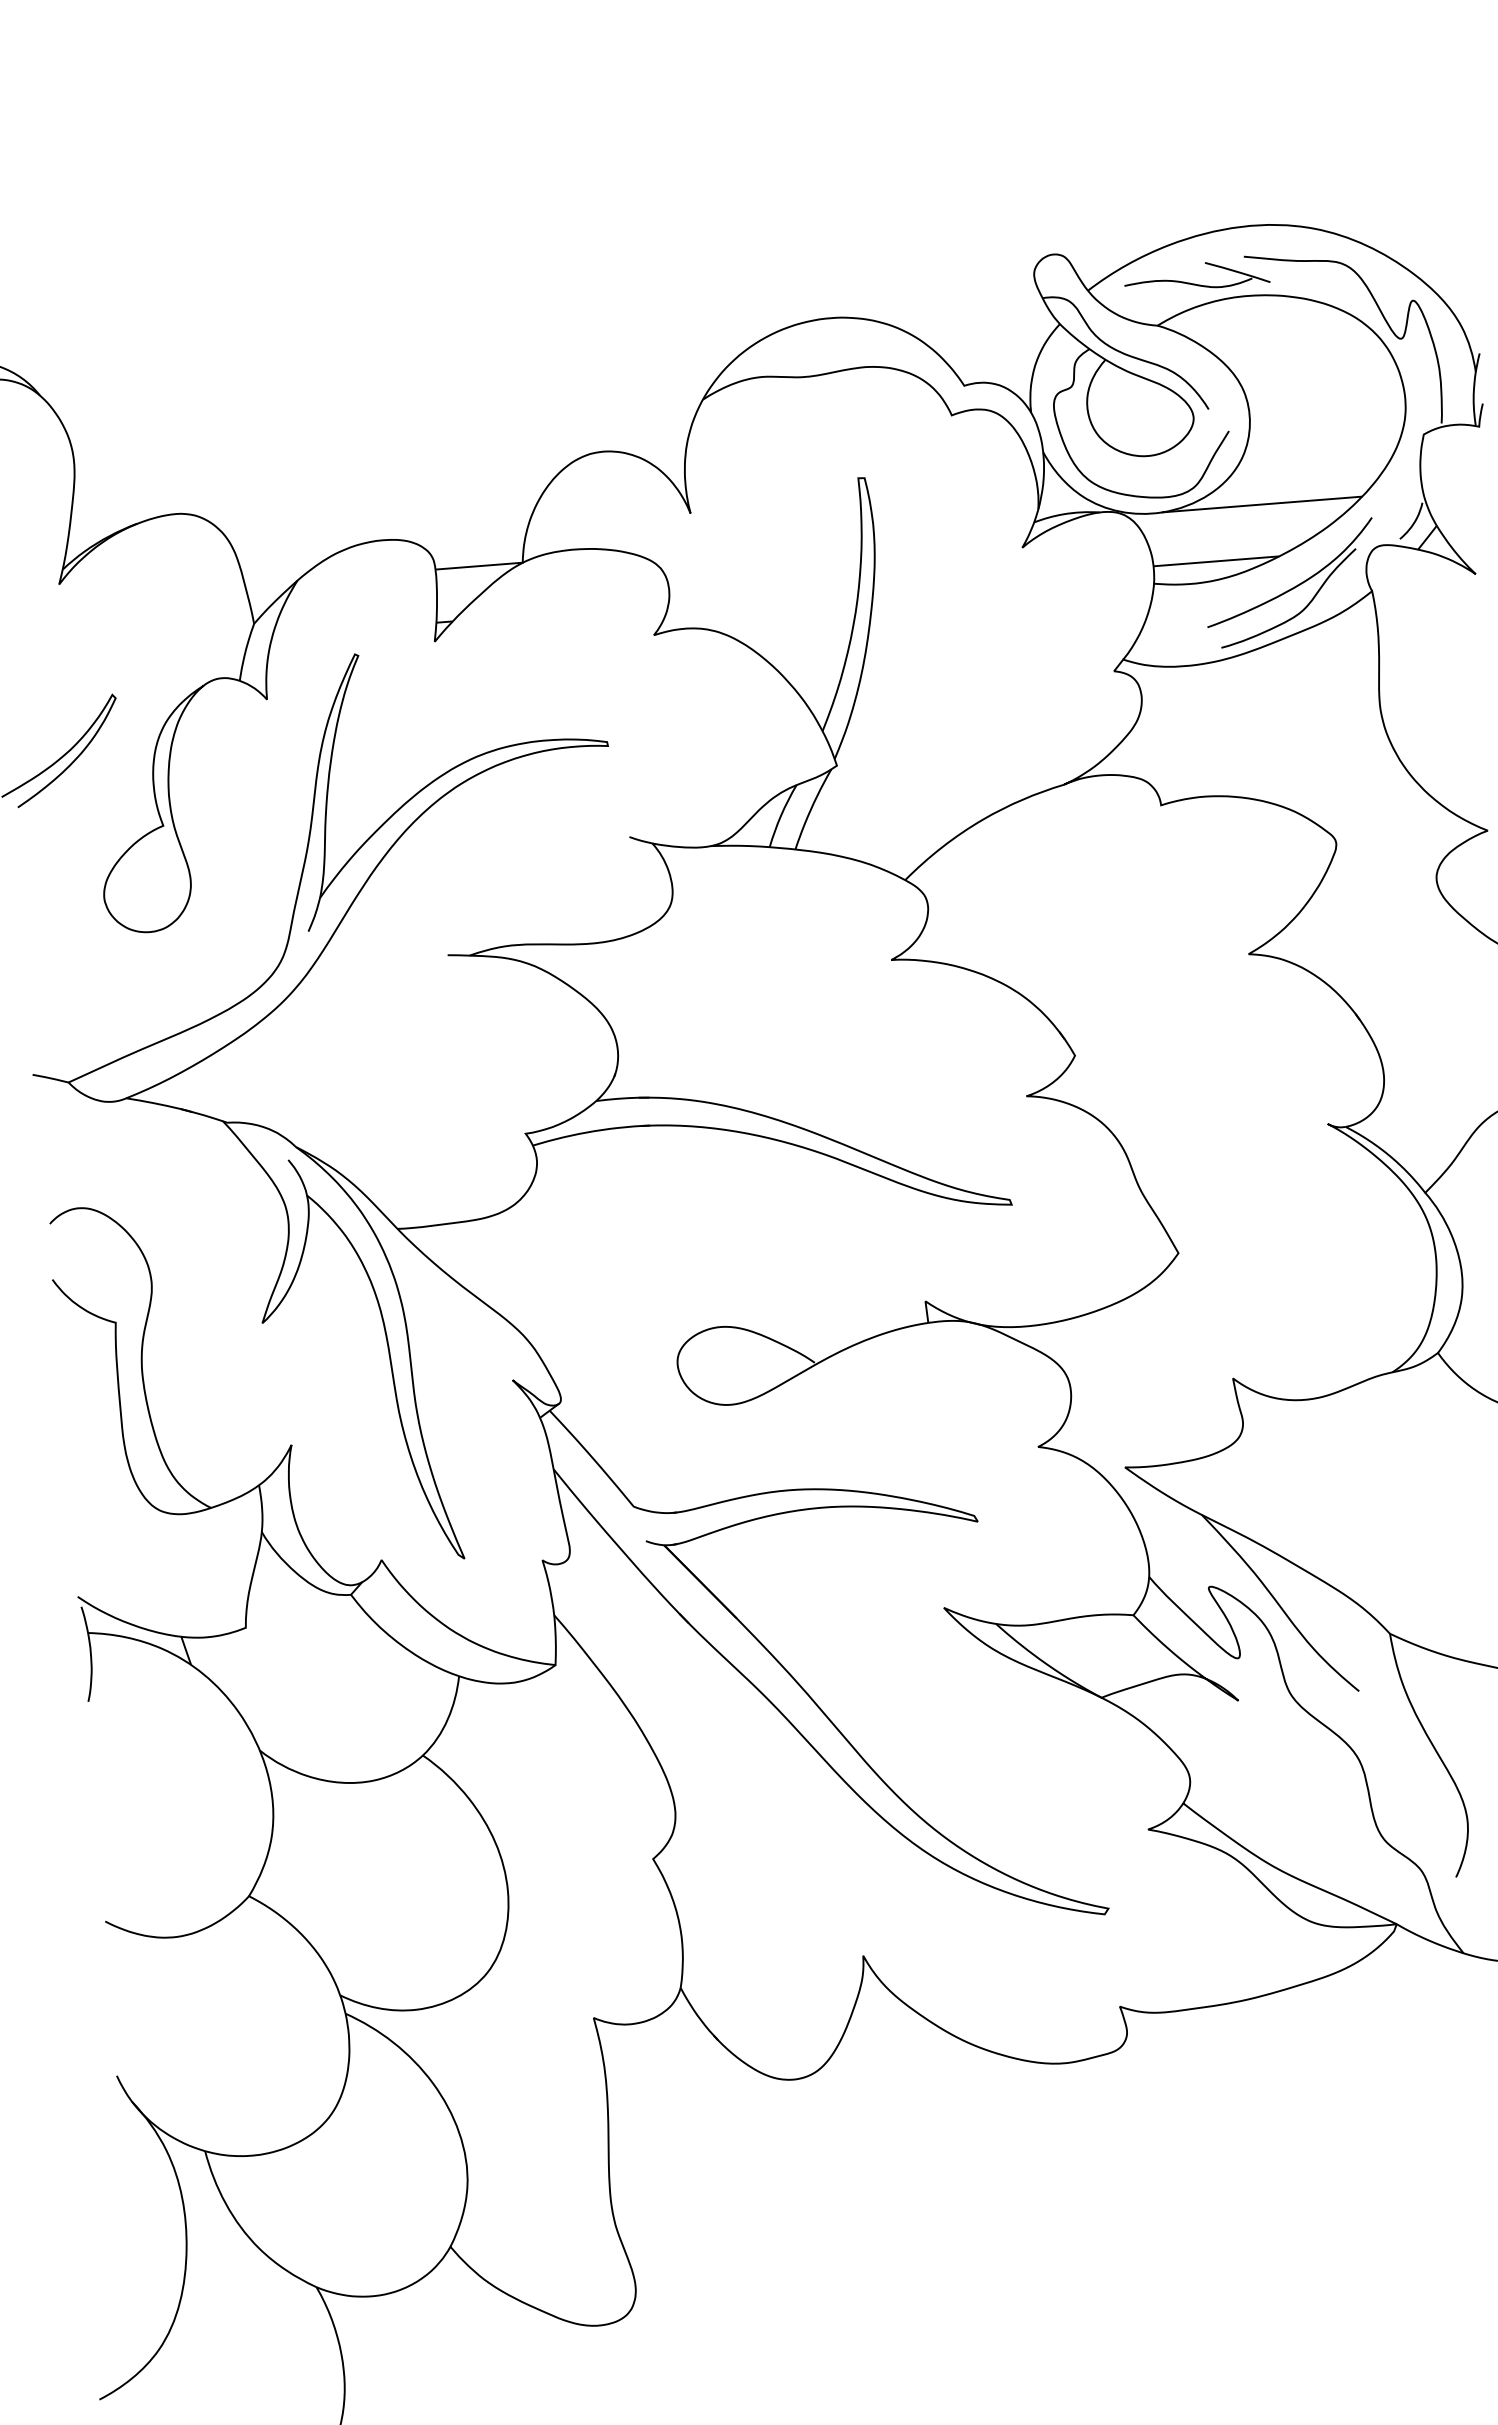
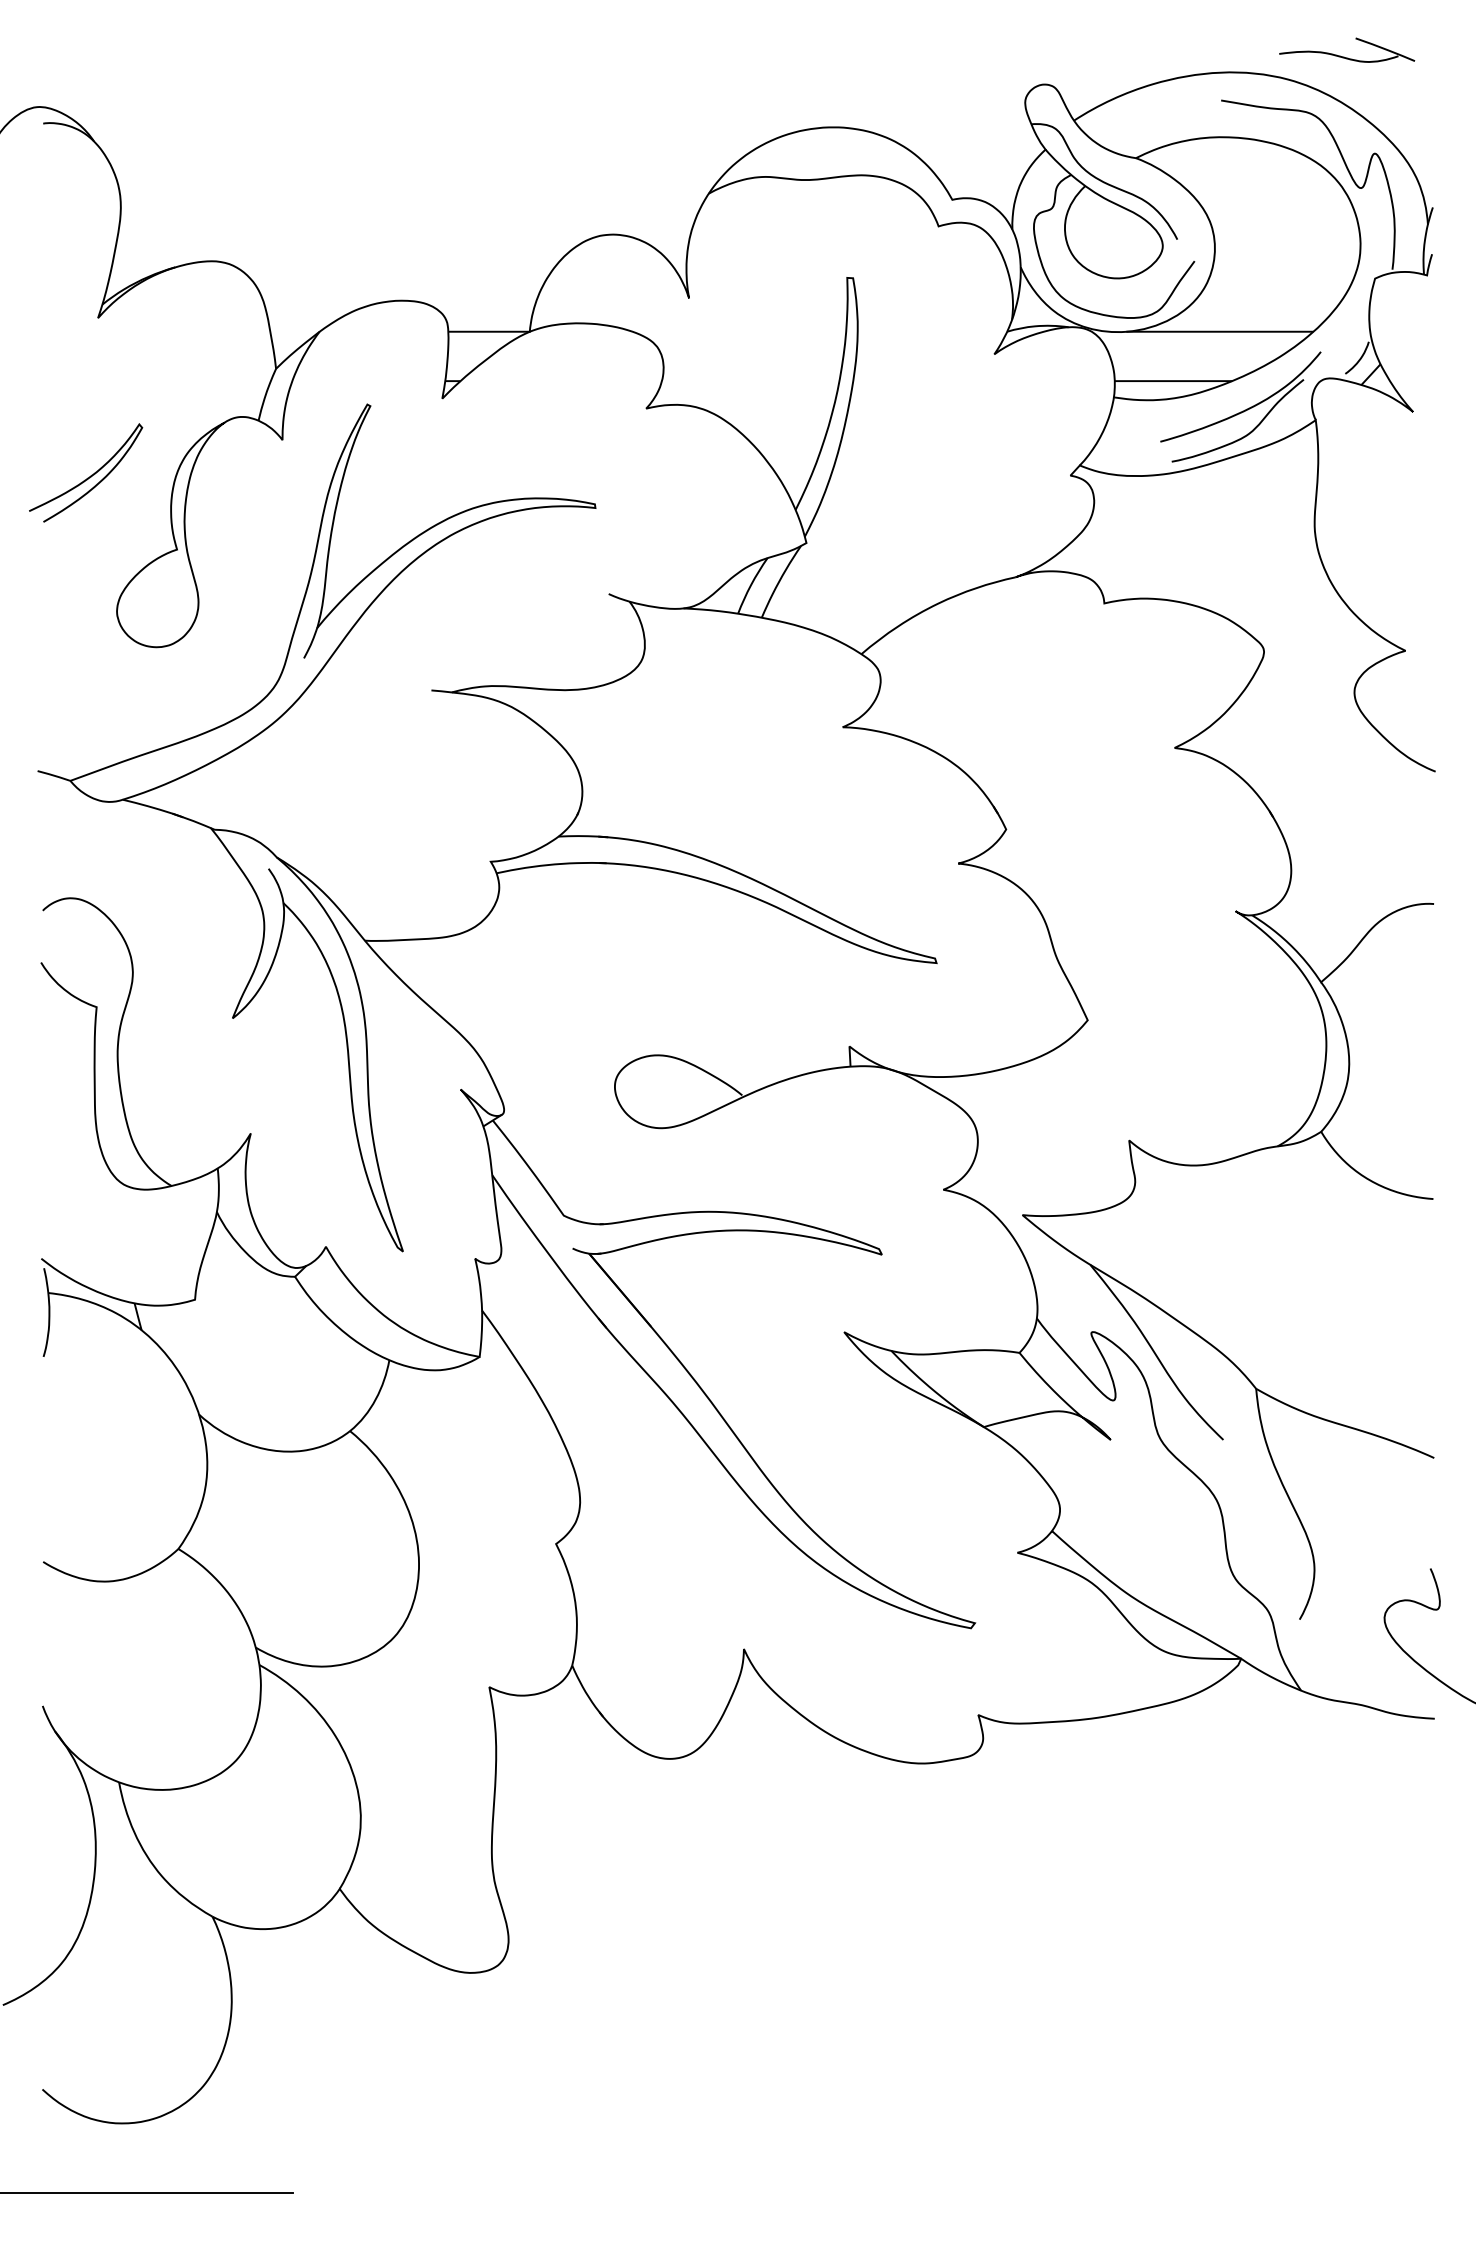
part: (1194, 283) -> (1344, 56), moved

